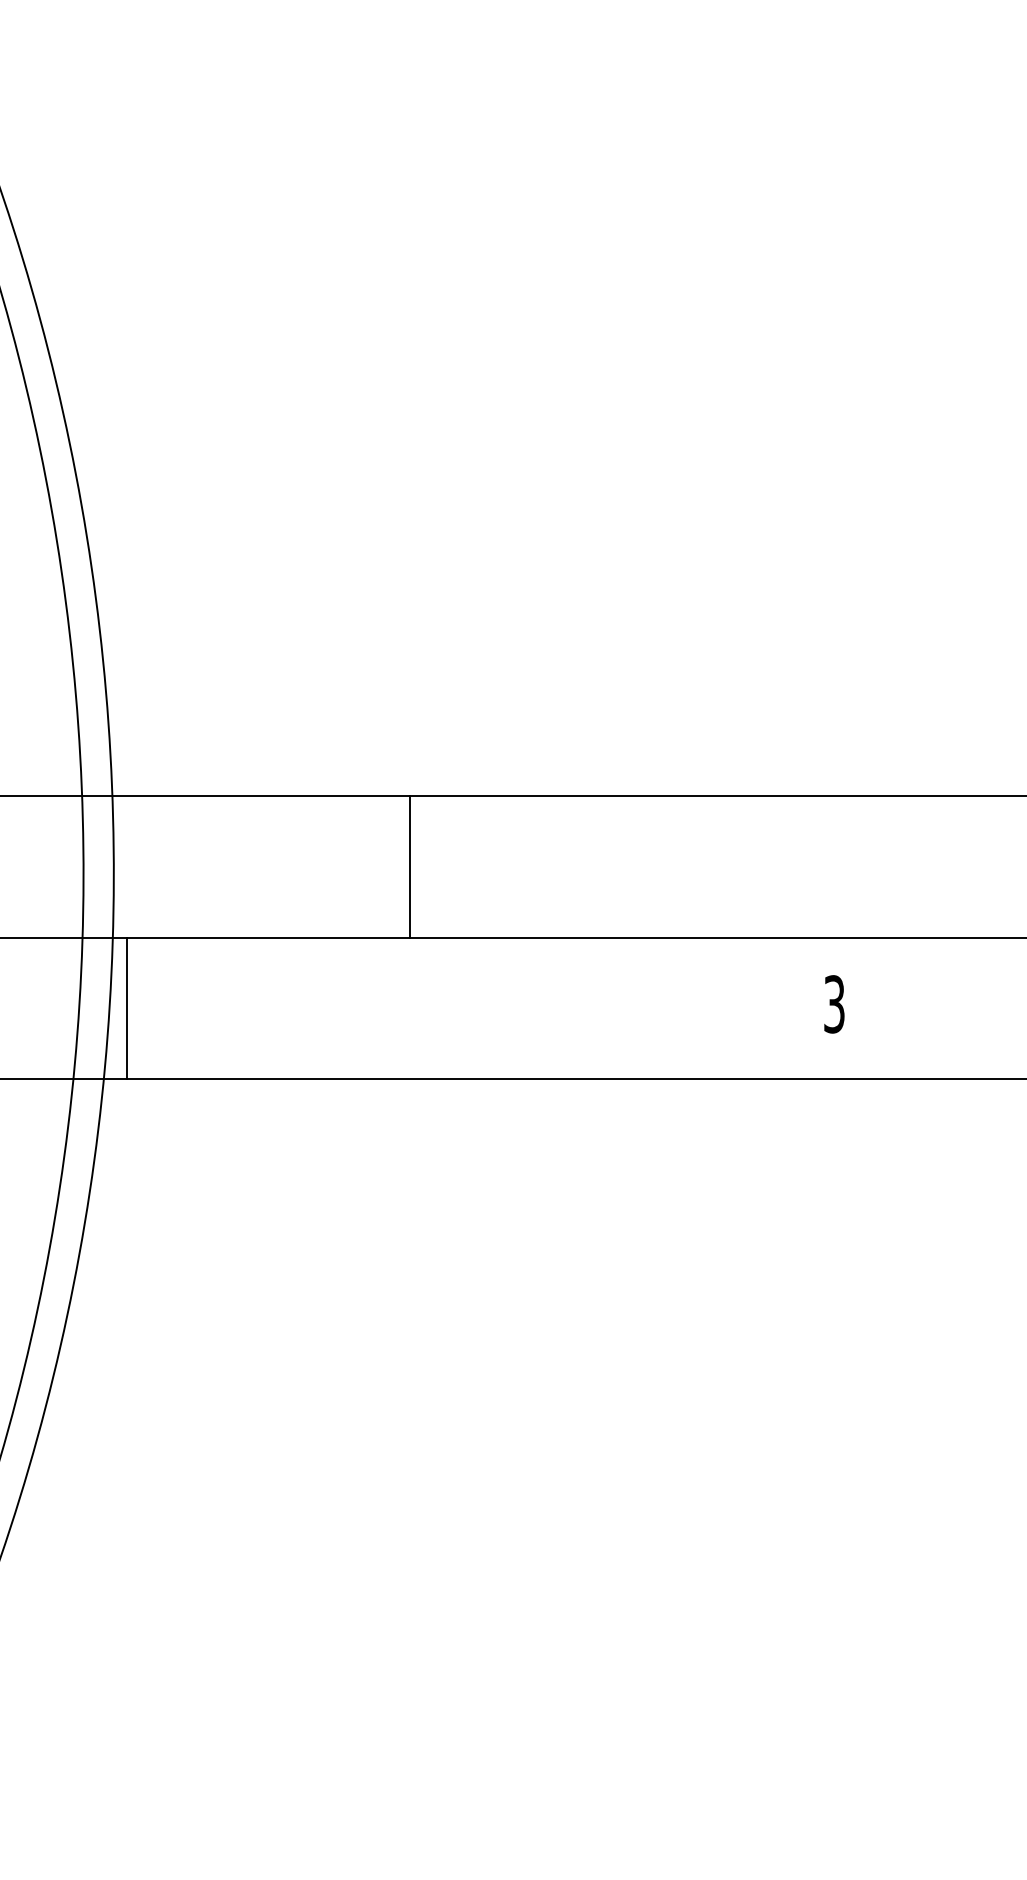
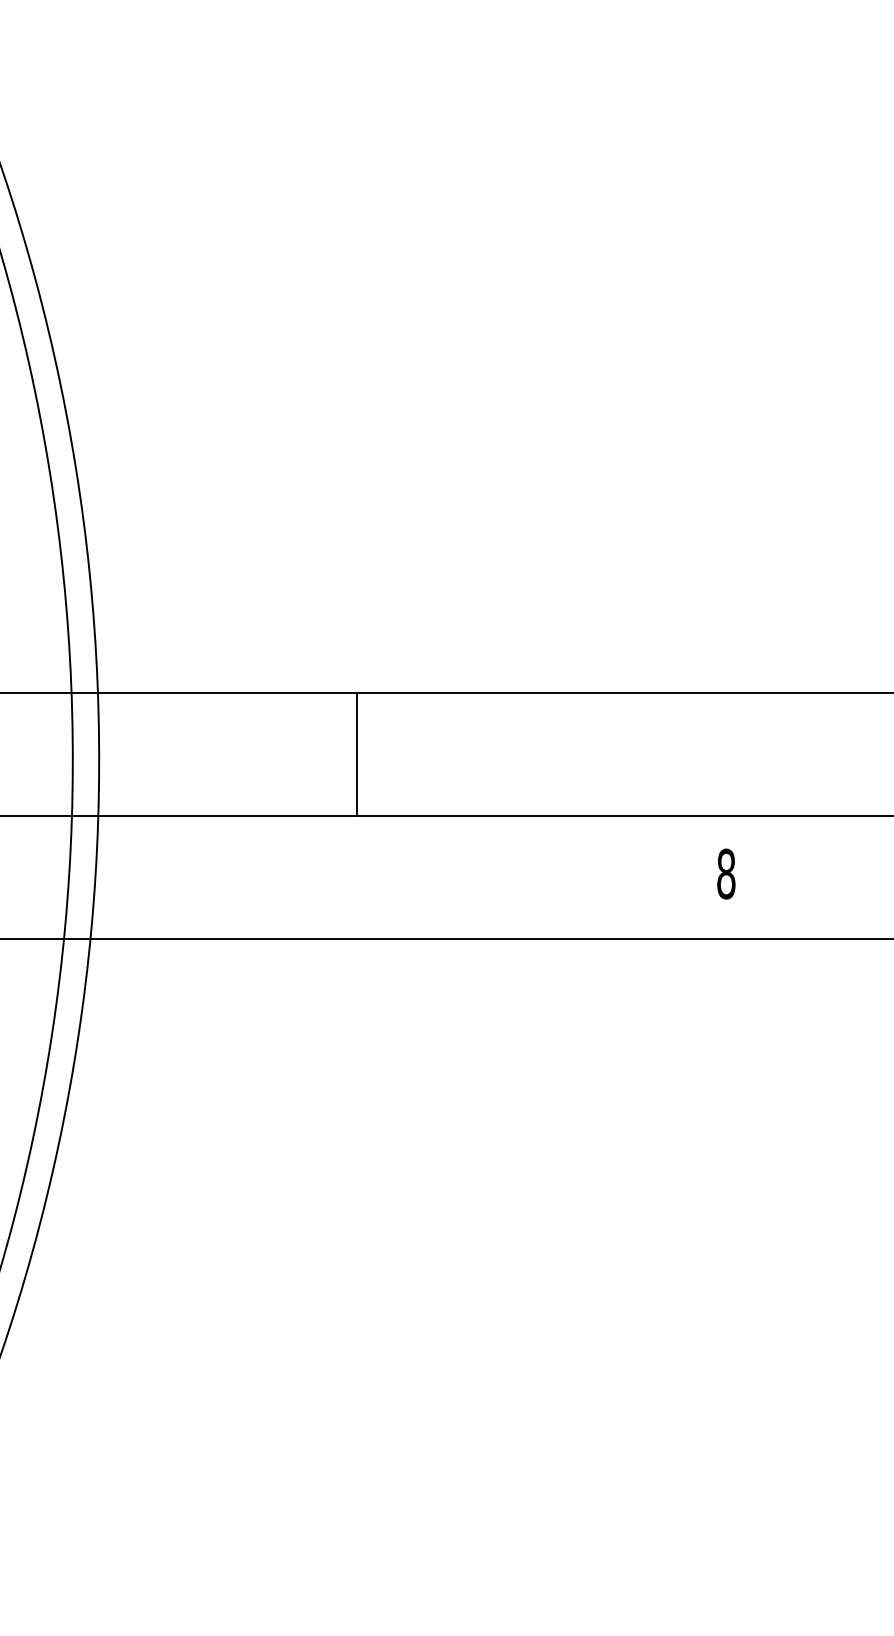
text: (834, 1004) -> (726, 874), 3 -> 8
line: (127, 1007) -> (111, 876), removed

